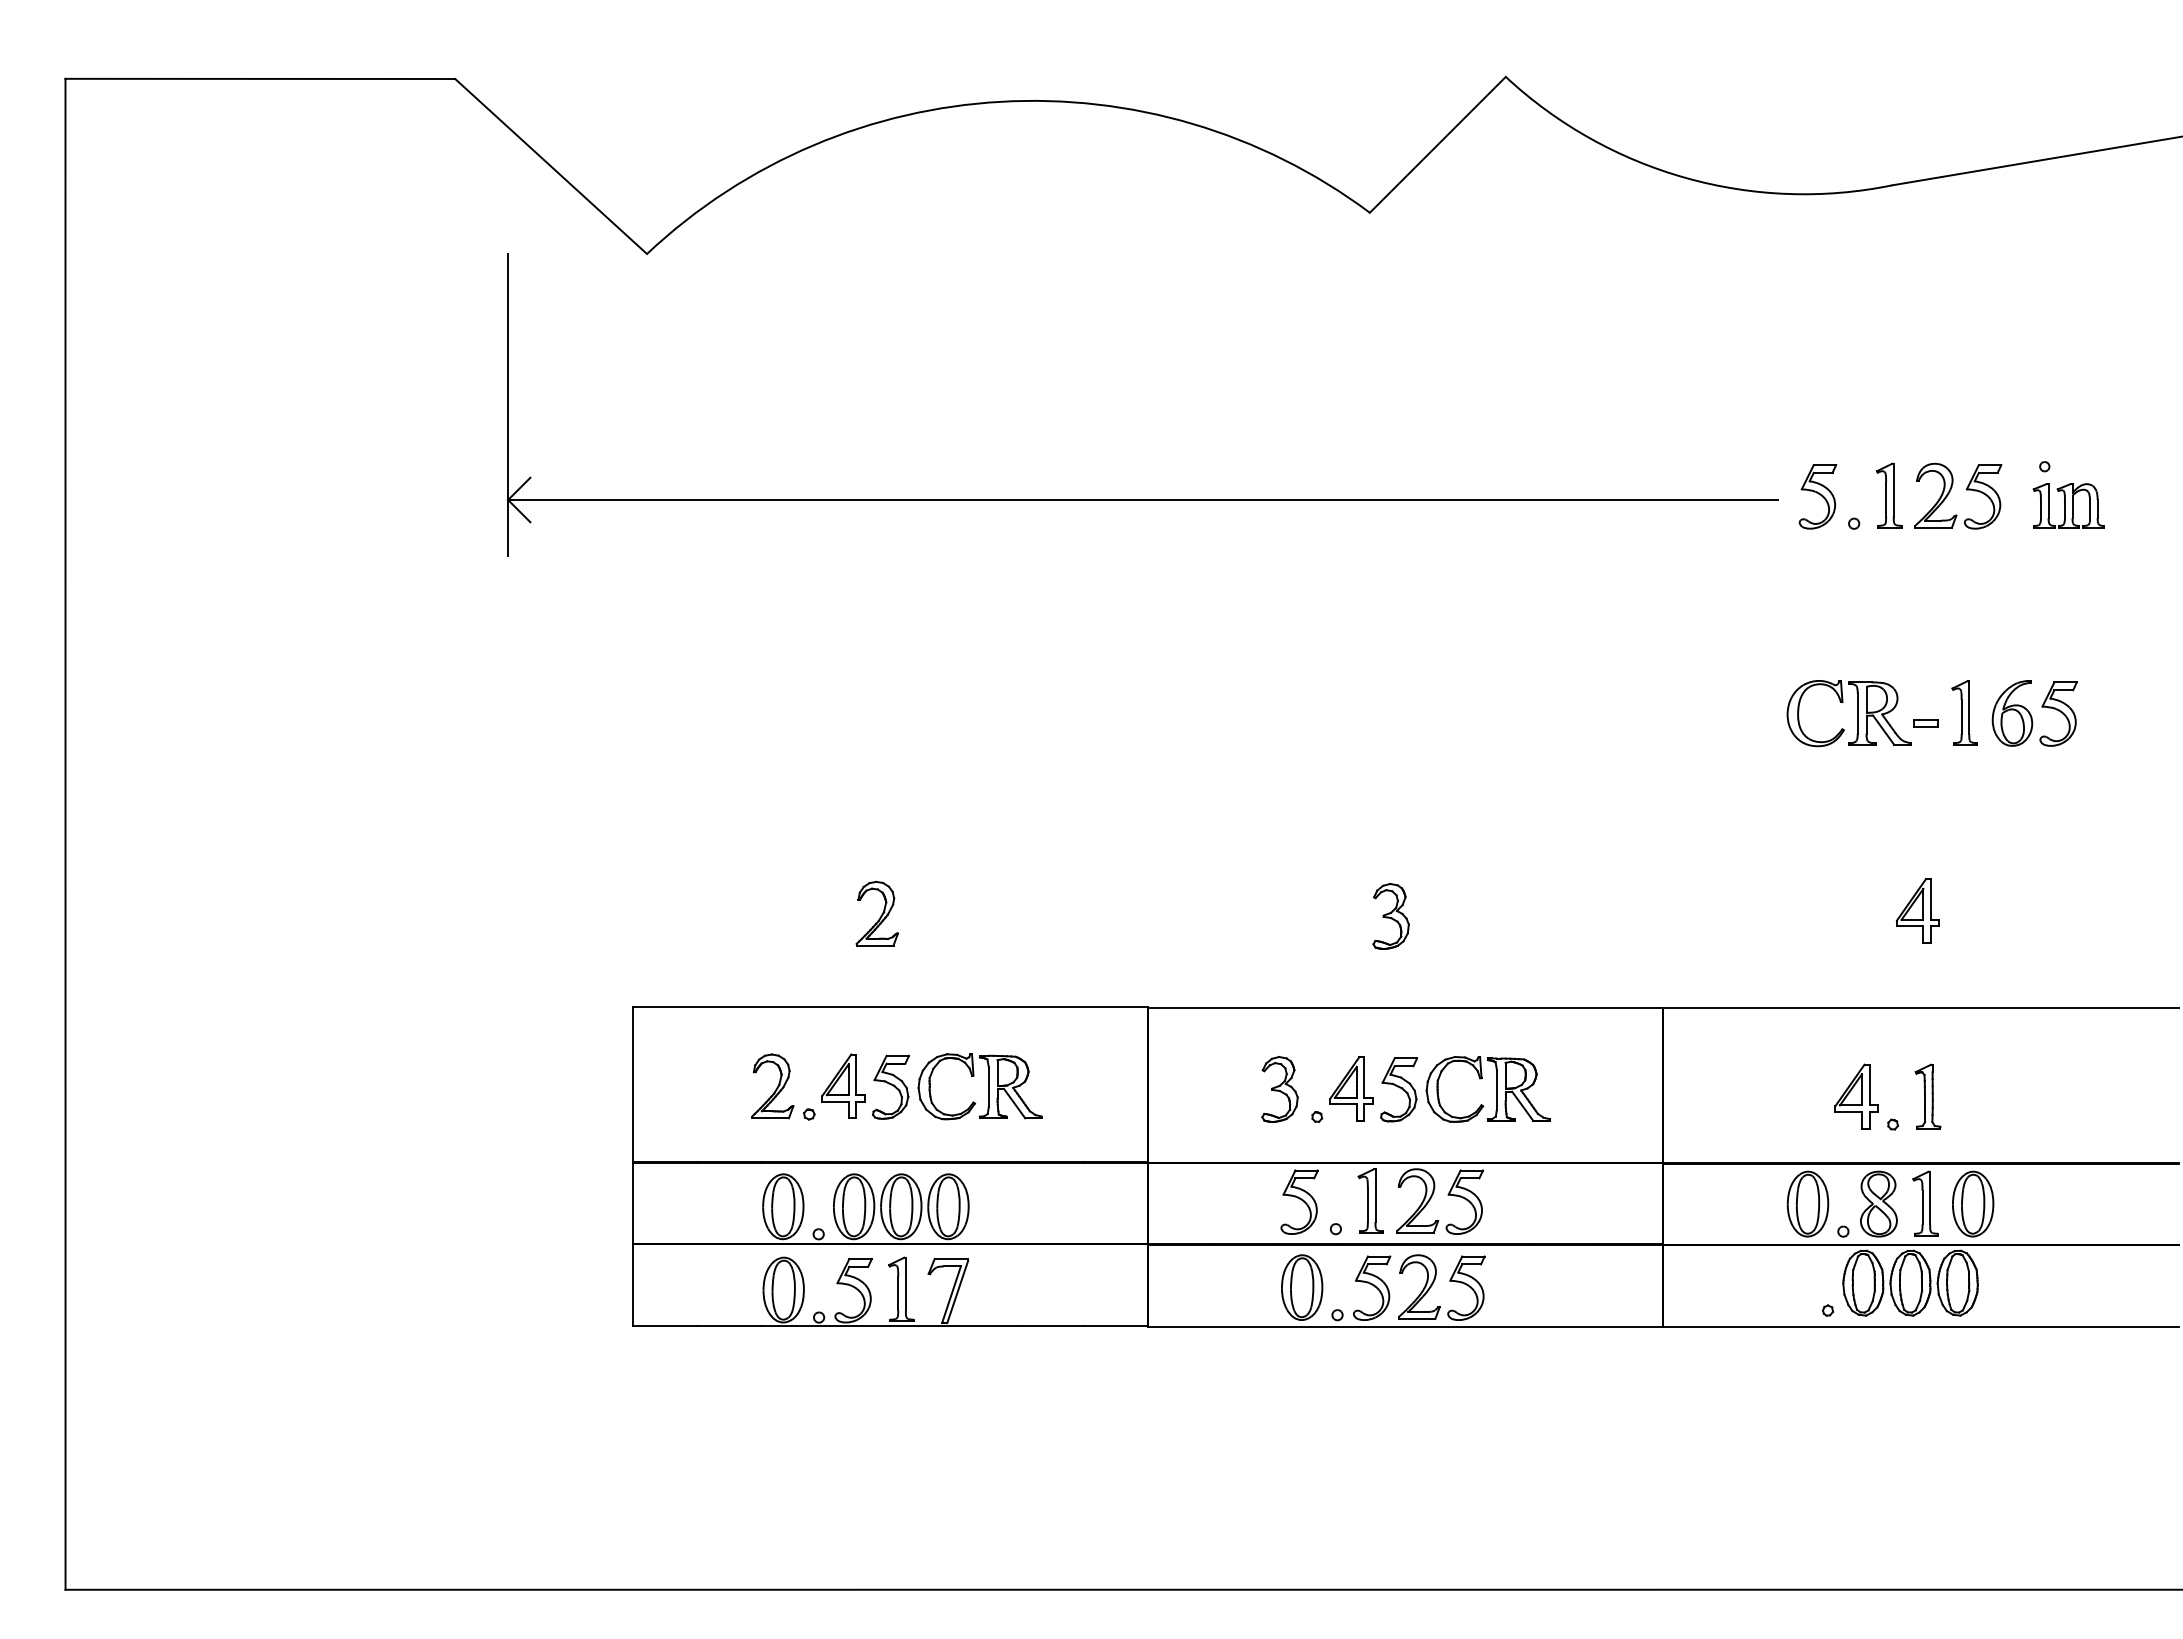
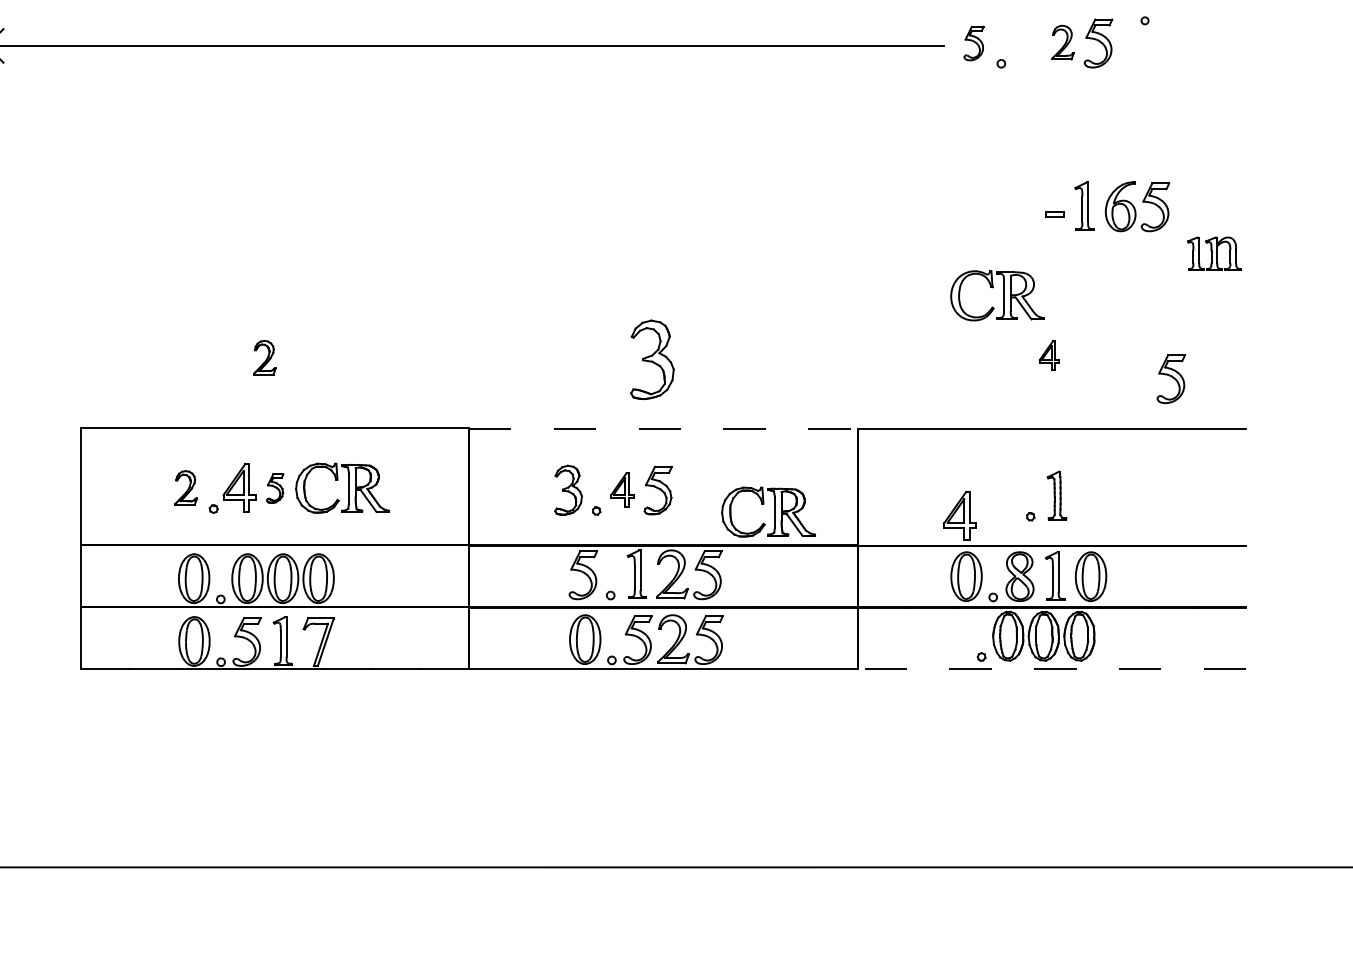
part: (1889, 495) -> (1027, 42), removed
part: (1935, 495) -> (1062, 42), size x0.7
part: (1817, 496) -> (973, 43), size x0.7
part: (2068, 505) -> (1214, 253), moved
part: (1857, 713) -> (1003, 295), moved
part: (1917, 910) -> (1049, 355), size x0.6
part: (876, 913) -> (264, 357), size x0.7
part: (1390, 916) -> (651, 359), size x1.6
part: (2079, 941) -> (1171, 378), added
line: (1405, 1007) -> (663, 428), solid -> dashed
part: (772, 1086) -> (186, 488), size x0.7
part: (890, 1086) -> (274, 488), size x0.6
part: (1351, 1088) -> (622, 489), size x0.7
part: (1496, 1089) -> (774, 512), moved
part: (1856, 1096) -> (960, 515), moved
line: (1921, 1327) -> (1052, 669), solid -> dashed

